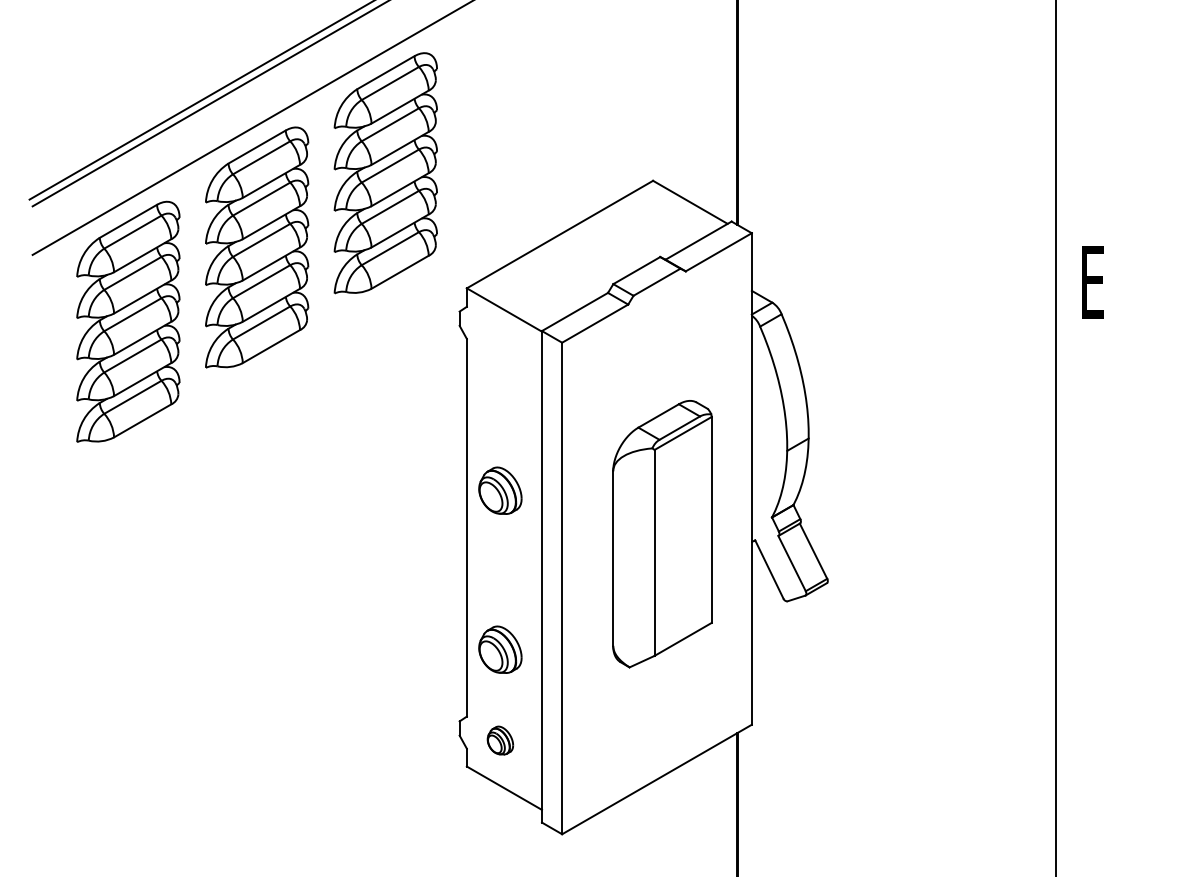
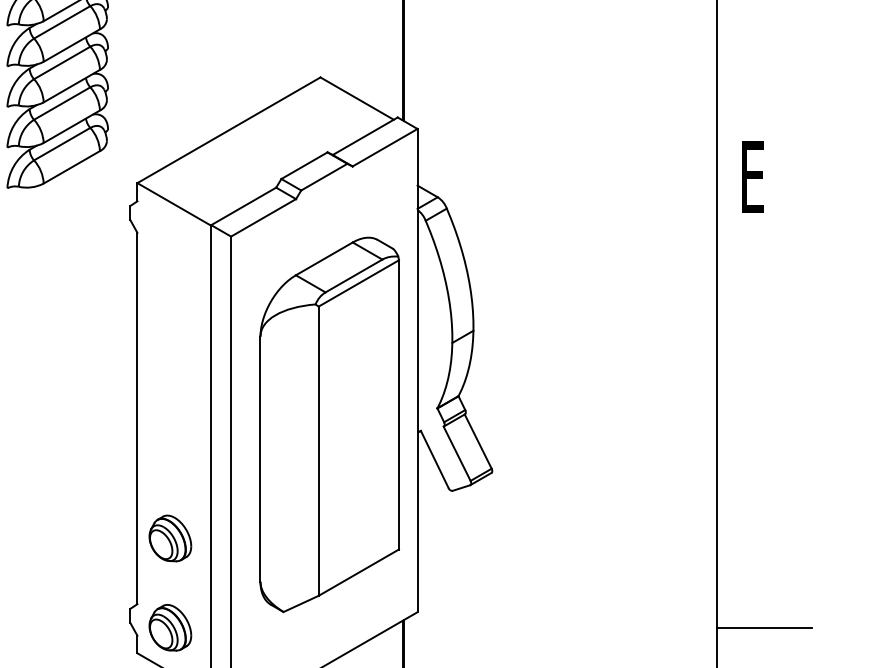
part: (500, 490) -> (170, 381), removed
part: (662, 533) -> (329, 424), size x1.43
part: (500, 740) -> (170, 627), size x1.67
line: (1104, 741) -> (764, 628), added

